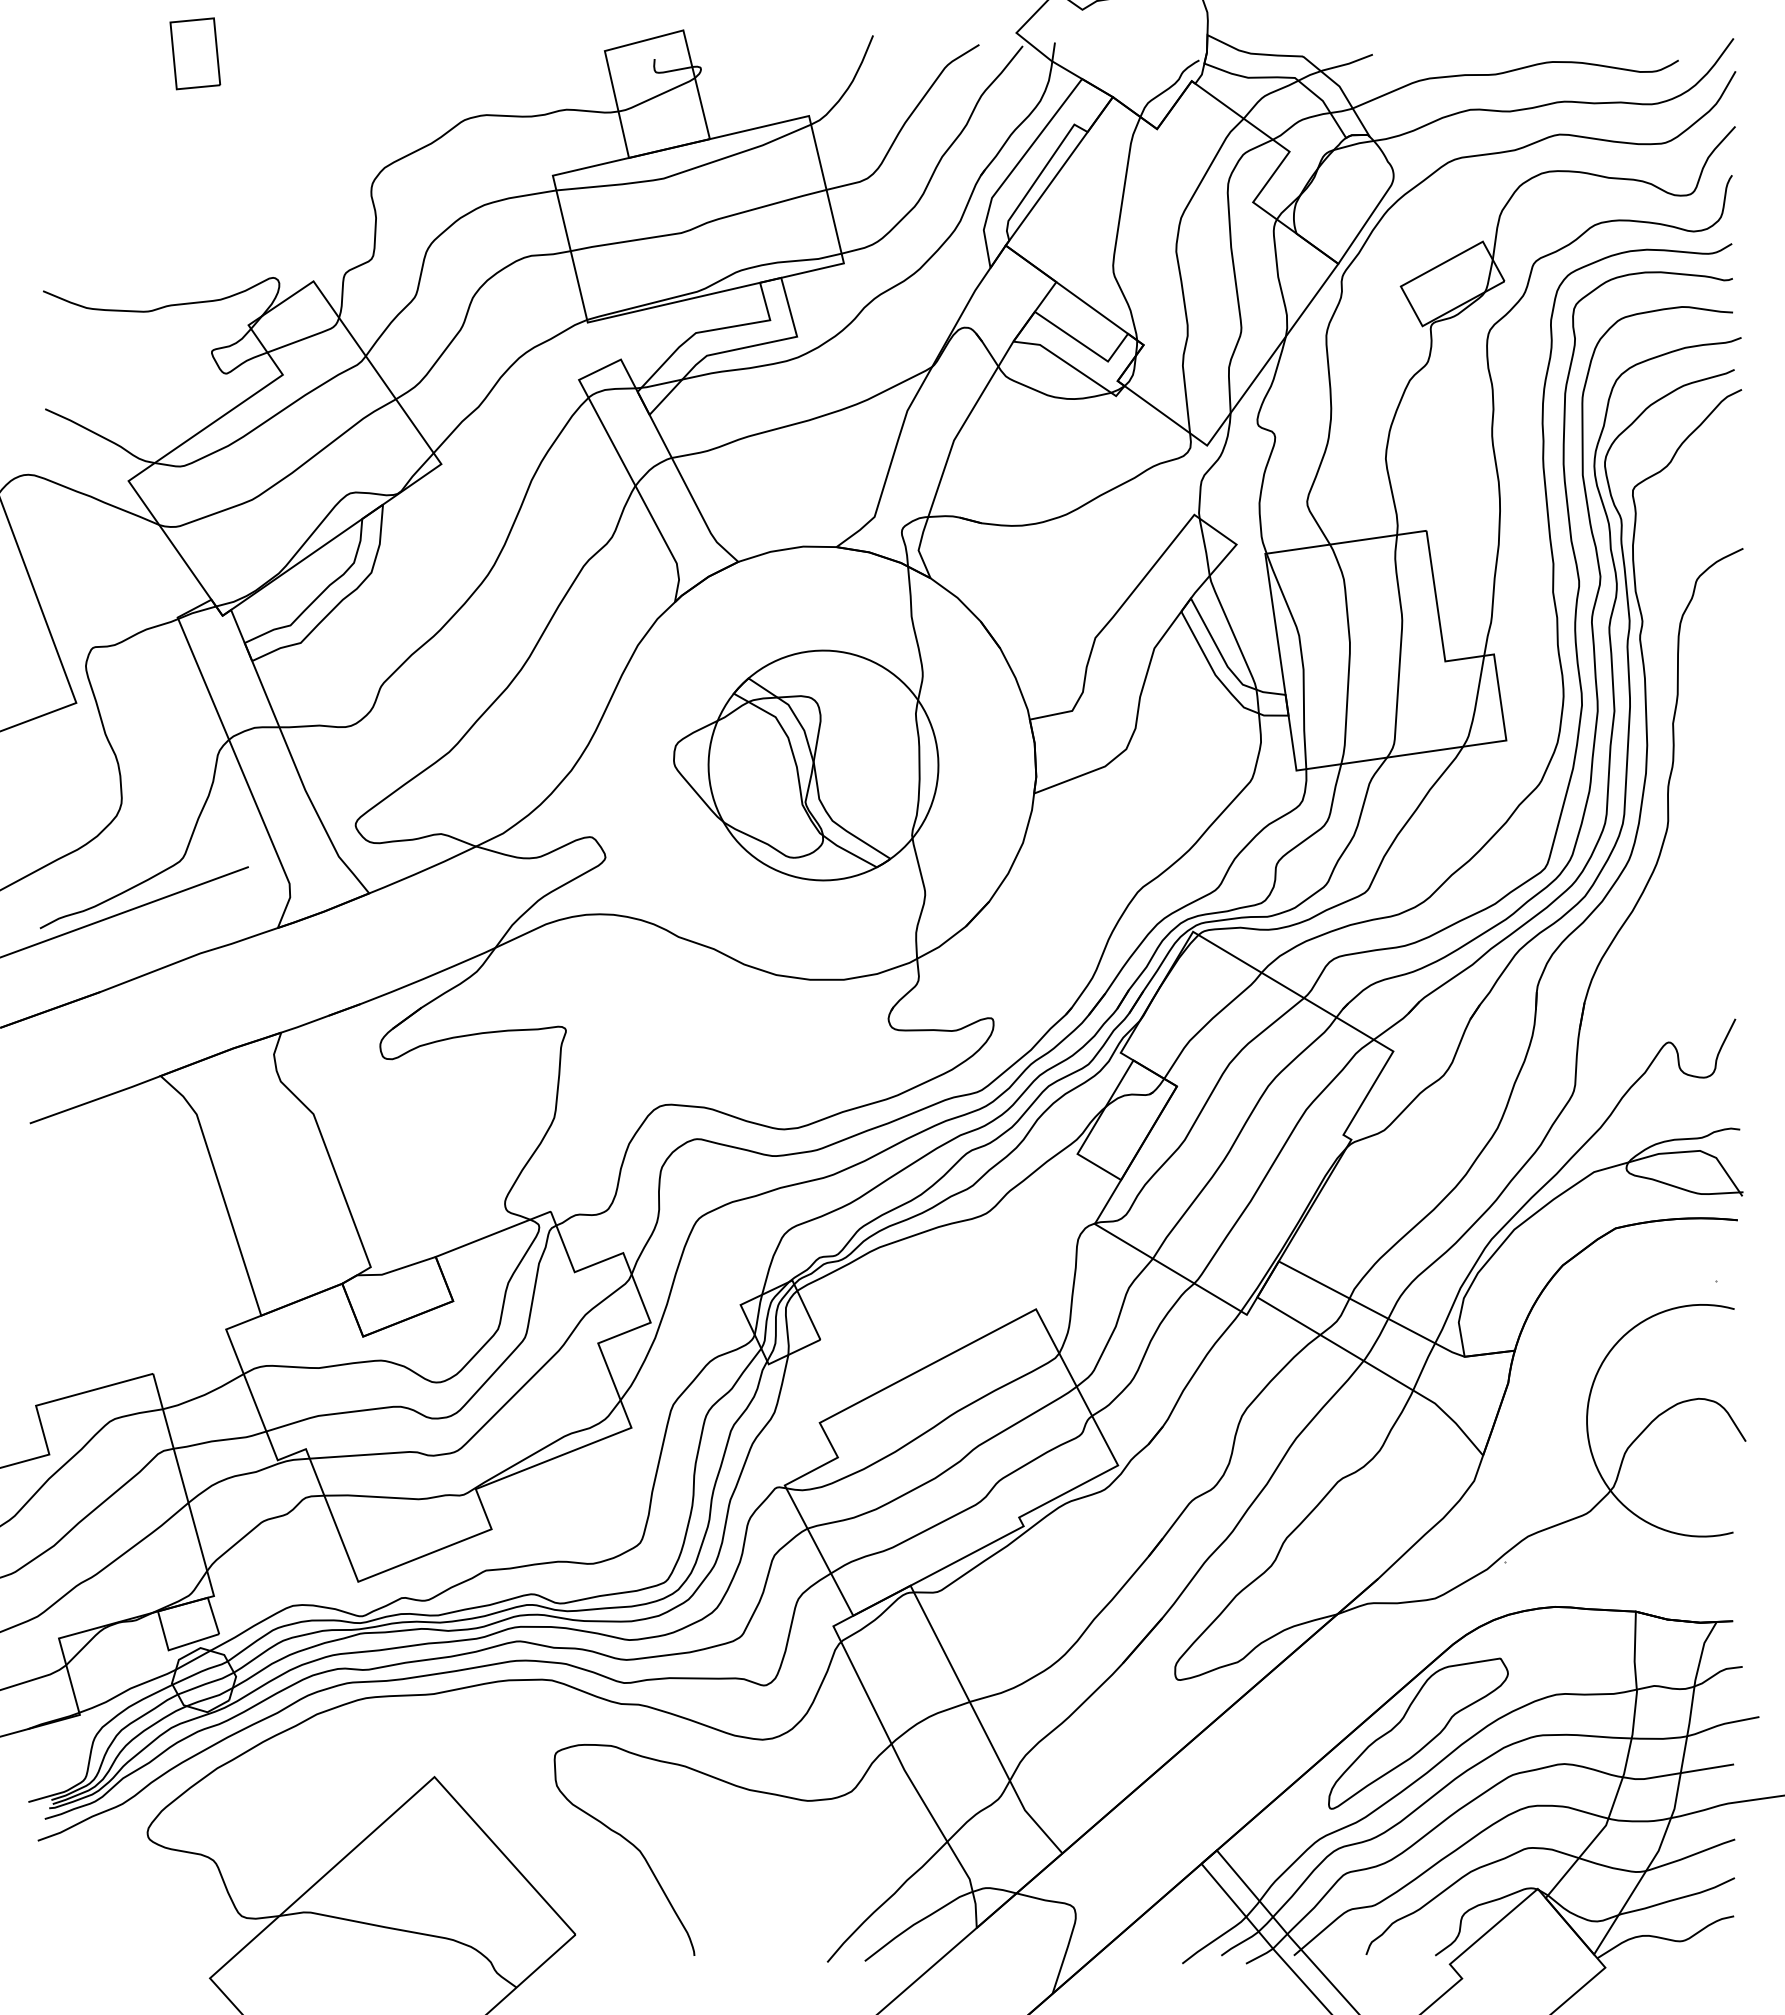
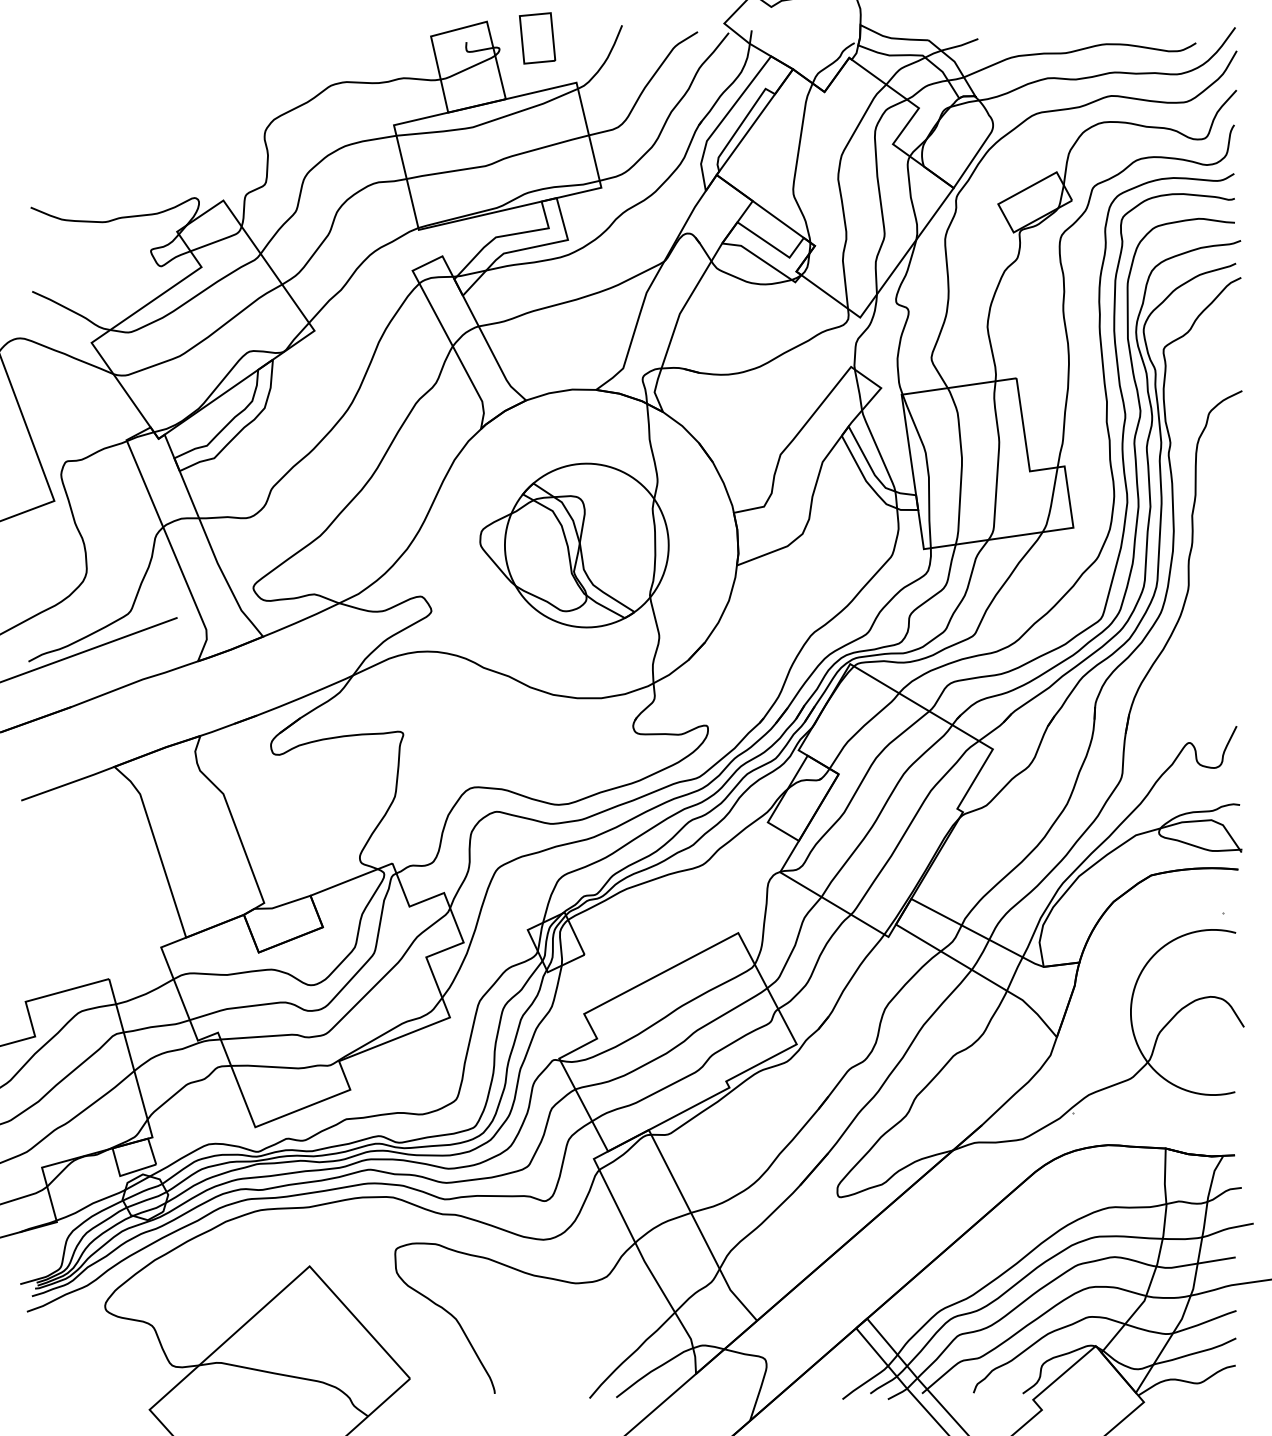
part: (195, 53) -> (537, 38), moved
part: (1418, 1733) -> (1010, 1235), removed

